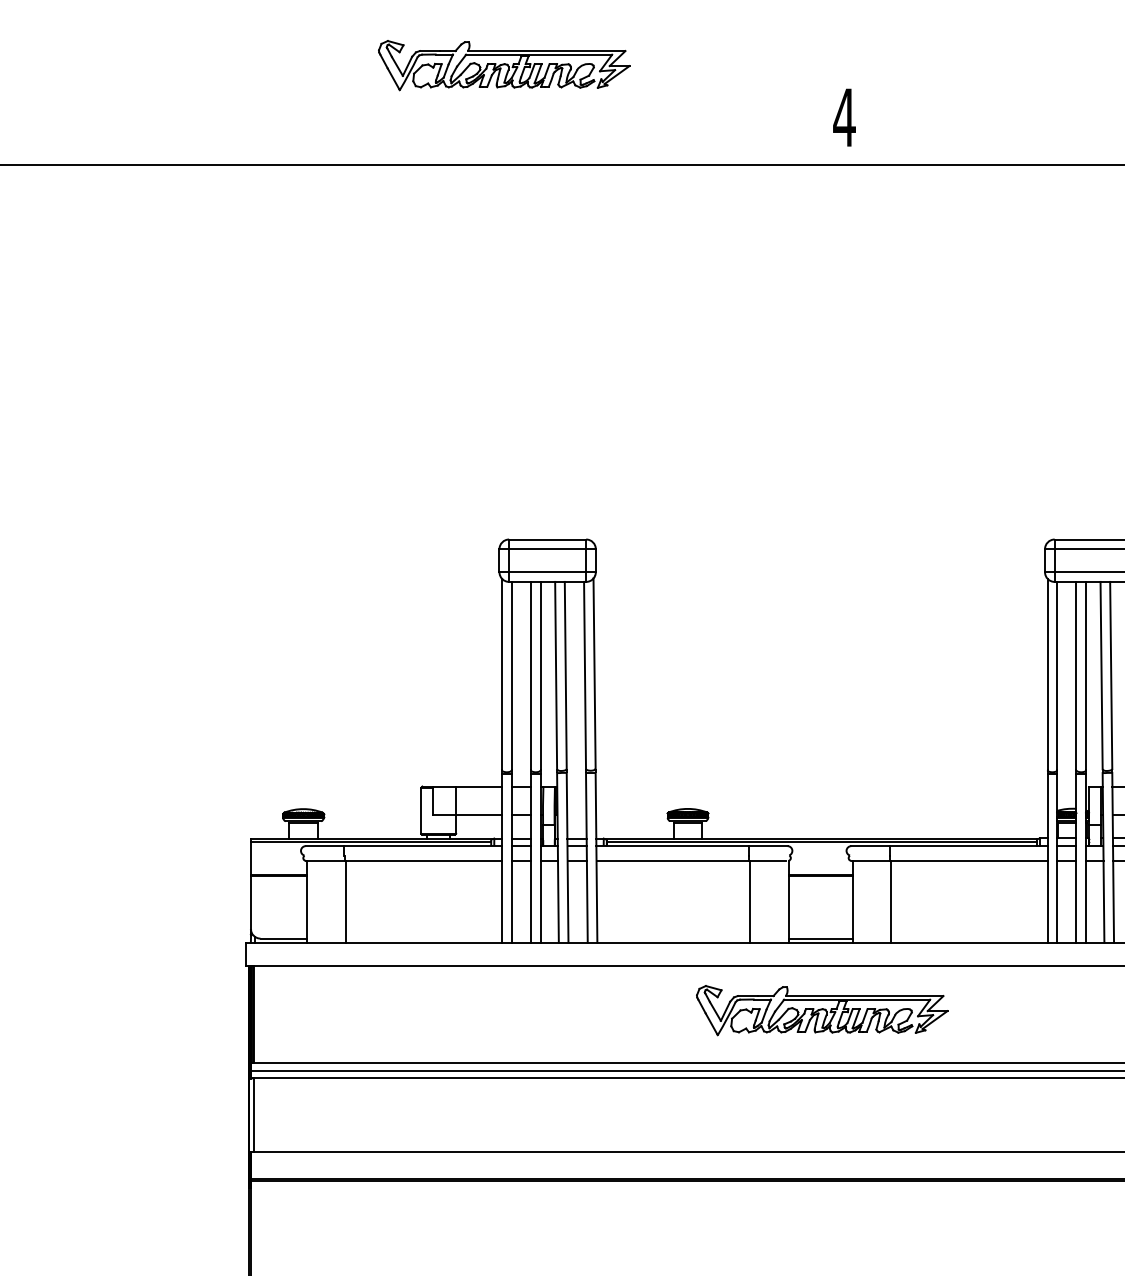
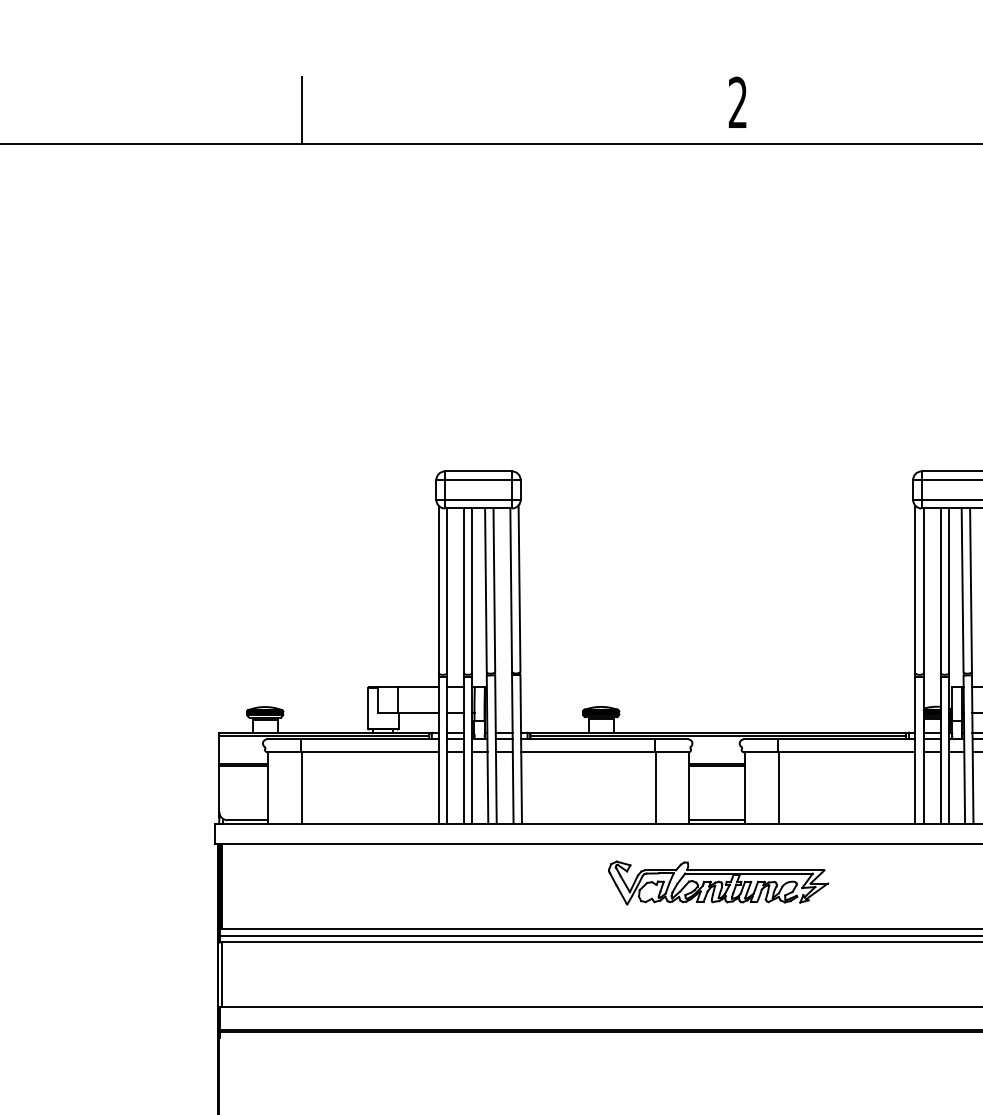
part: (504, 65) -> (440, 57), removed
text: (844, 116) -> (737, 101), 4 -> 2
line: (346, 126) -> (302, 110), added

